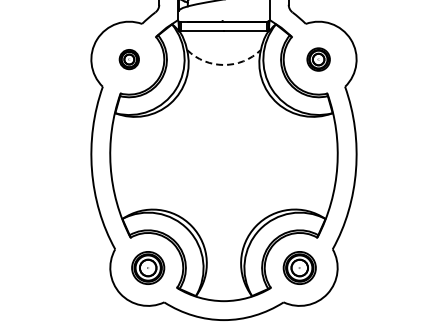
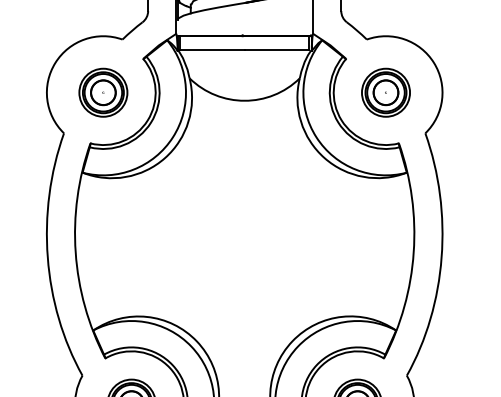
part: (129, 59) -> (103, 92), size x1.67
part: (318, 59) -> (385, 92), size x1.43
arc: (223, 64) -> (243, 100), dashed -> solid

